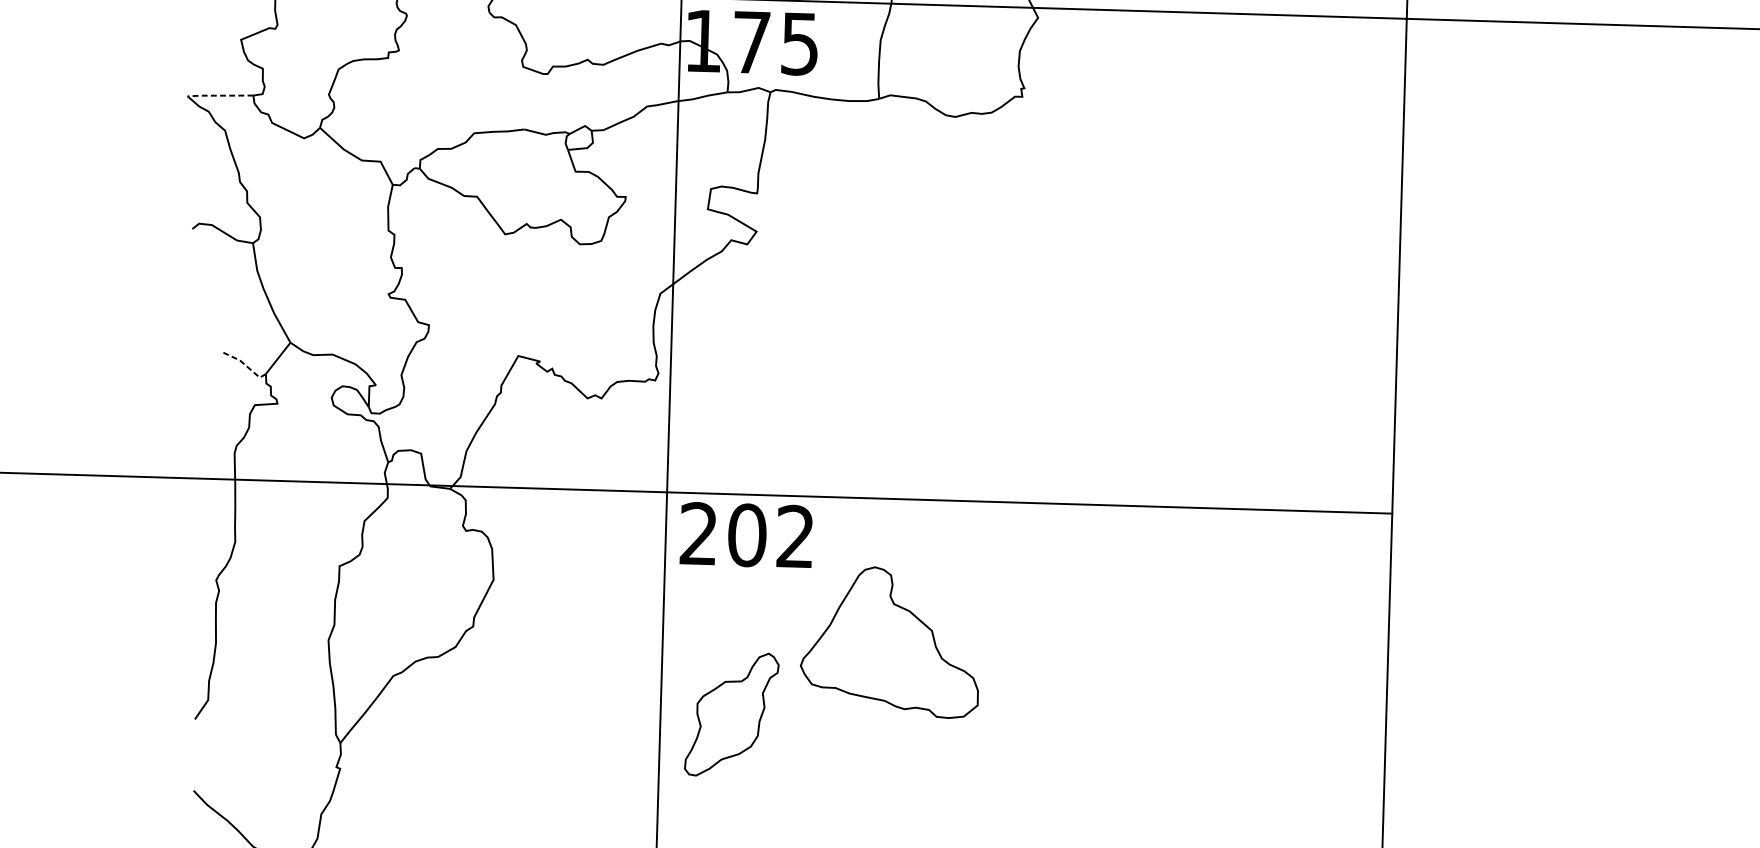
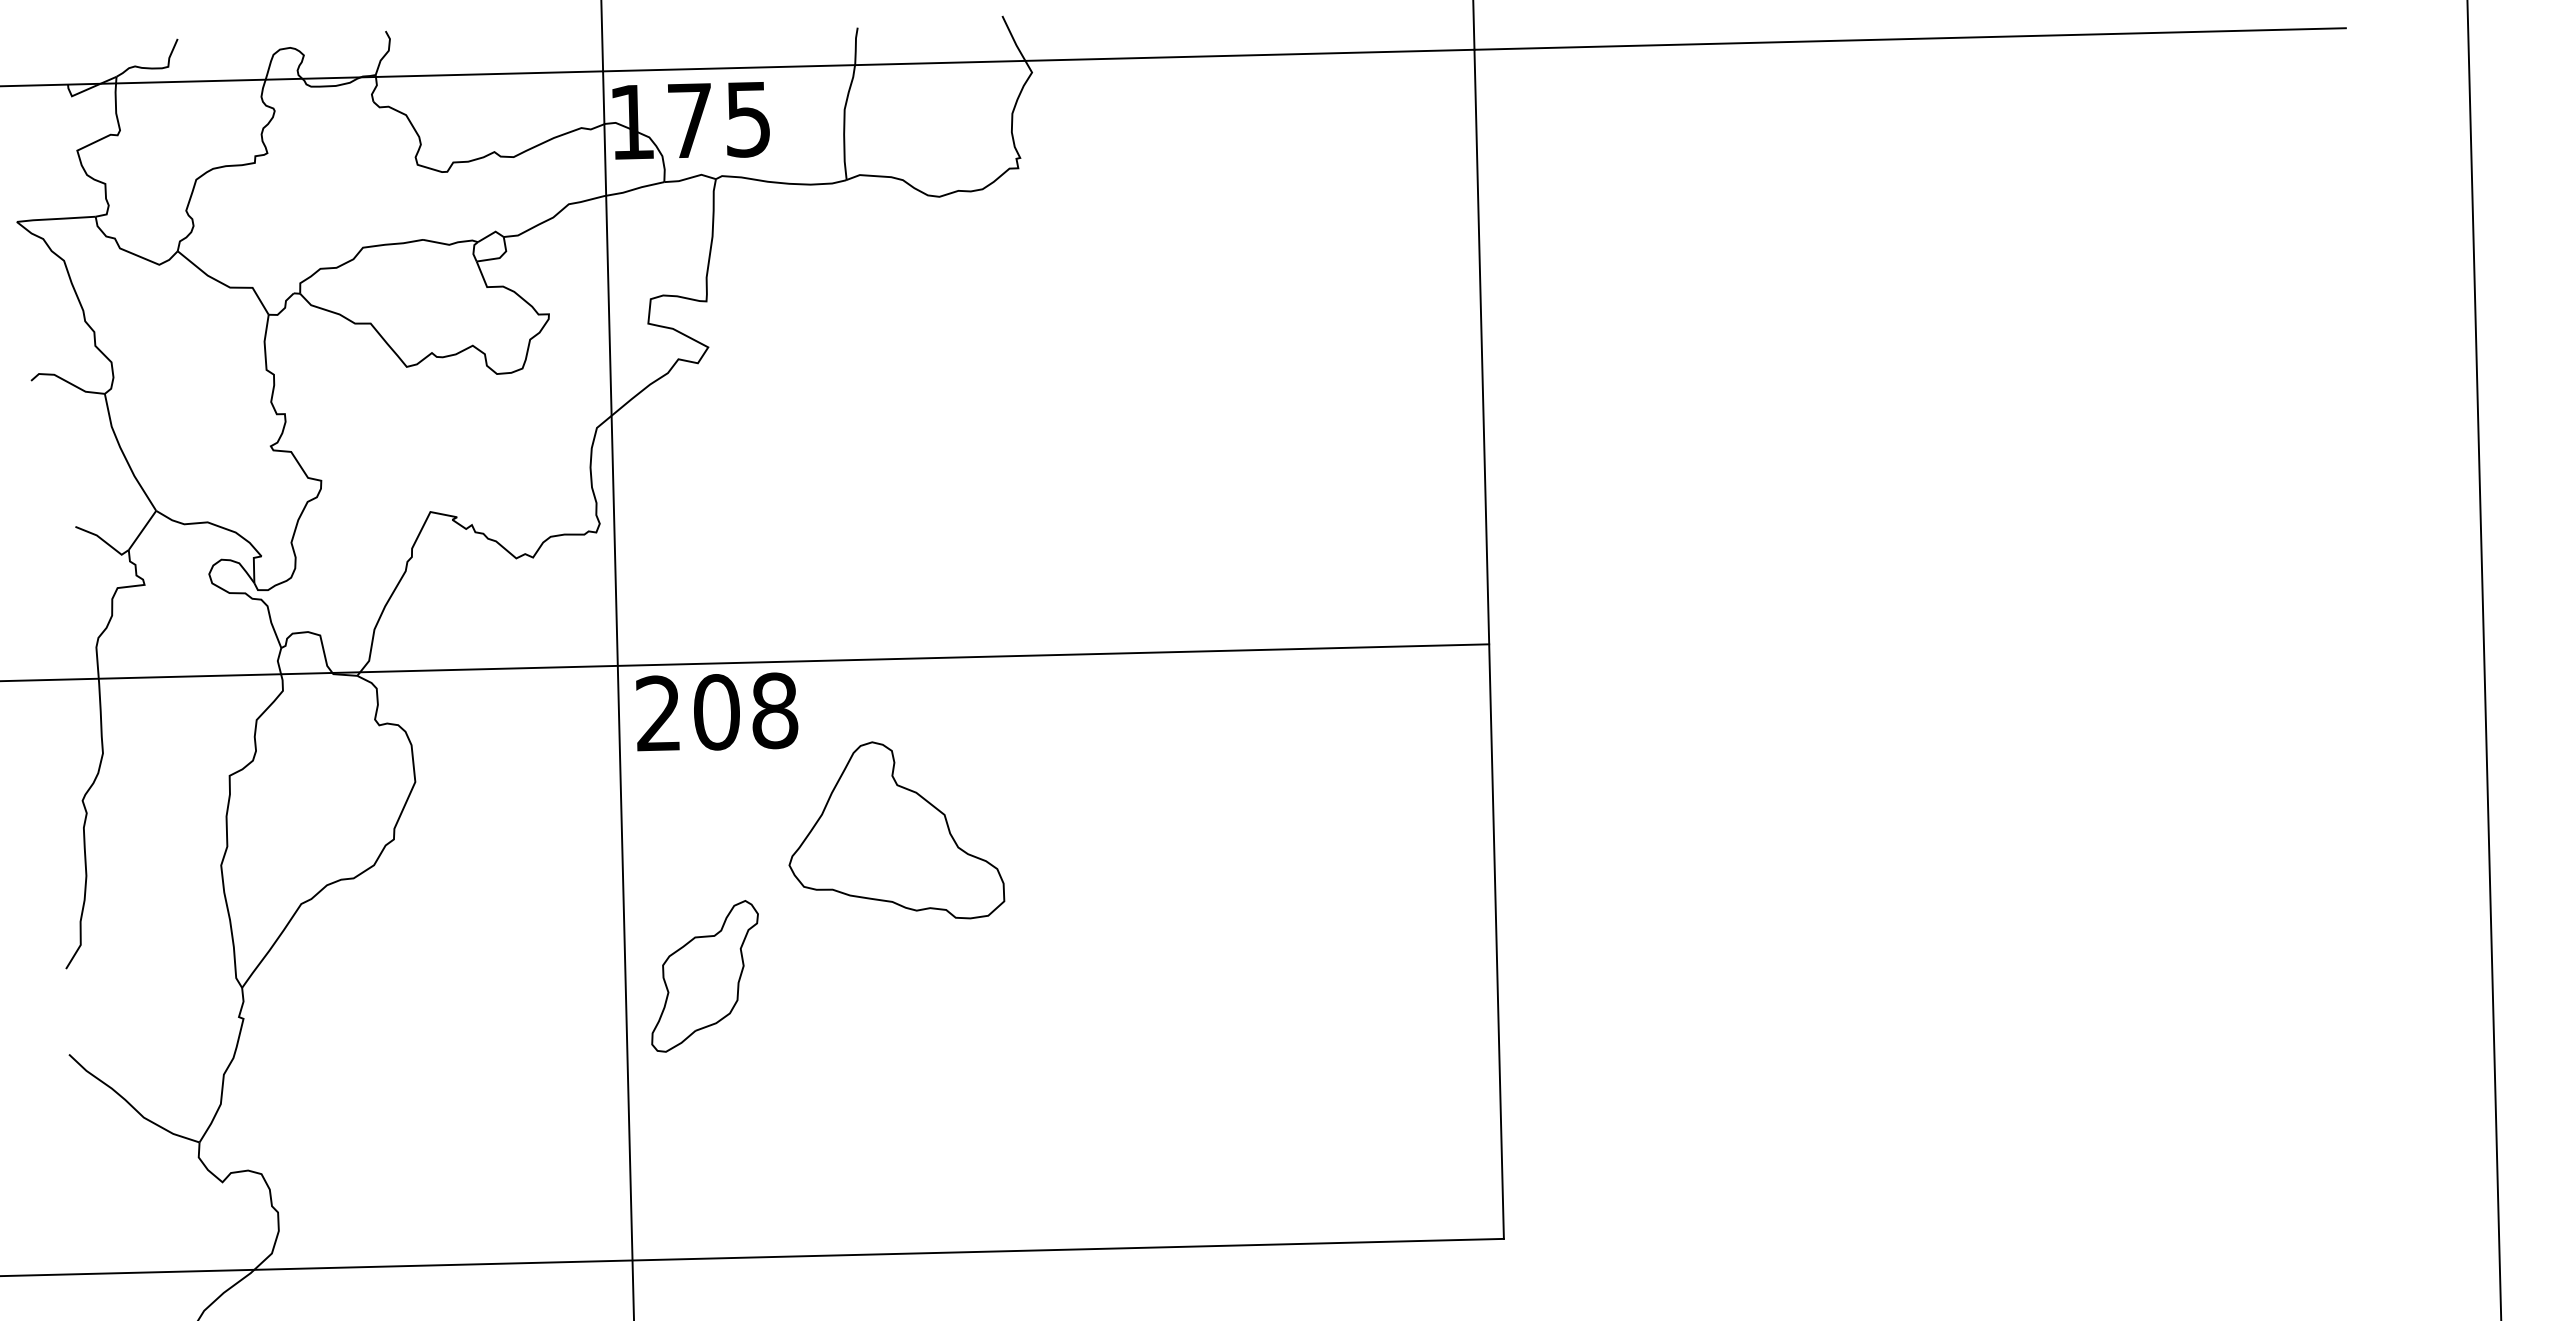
line: (219, 96) -> (55, 219), dashed -> solid
line: (245, 364) -> (103, 540), dashed -> solid
text: (796, 536) -> (775, 710), 202 -> 208
part: (731, 714) -> (704, 976), moved

